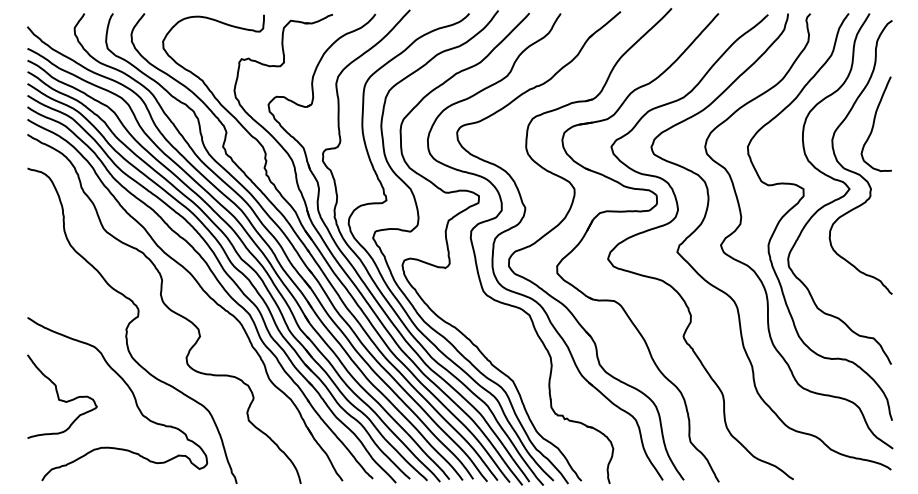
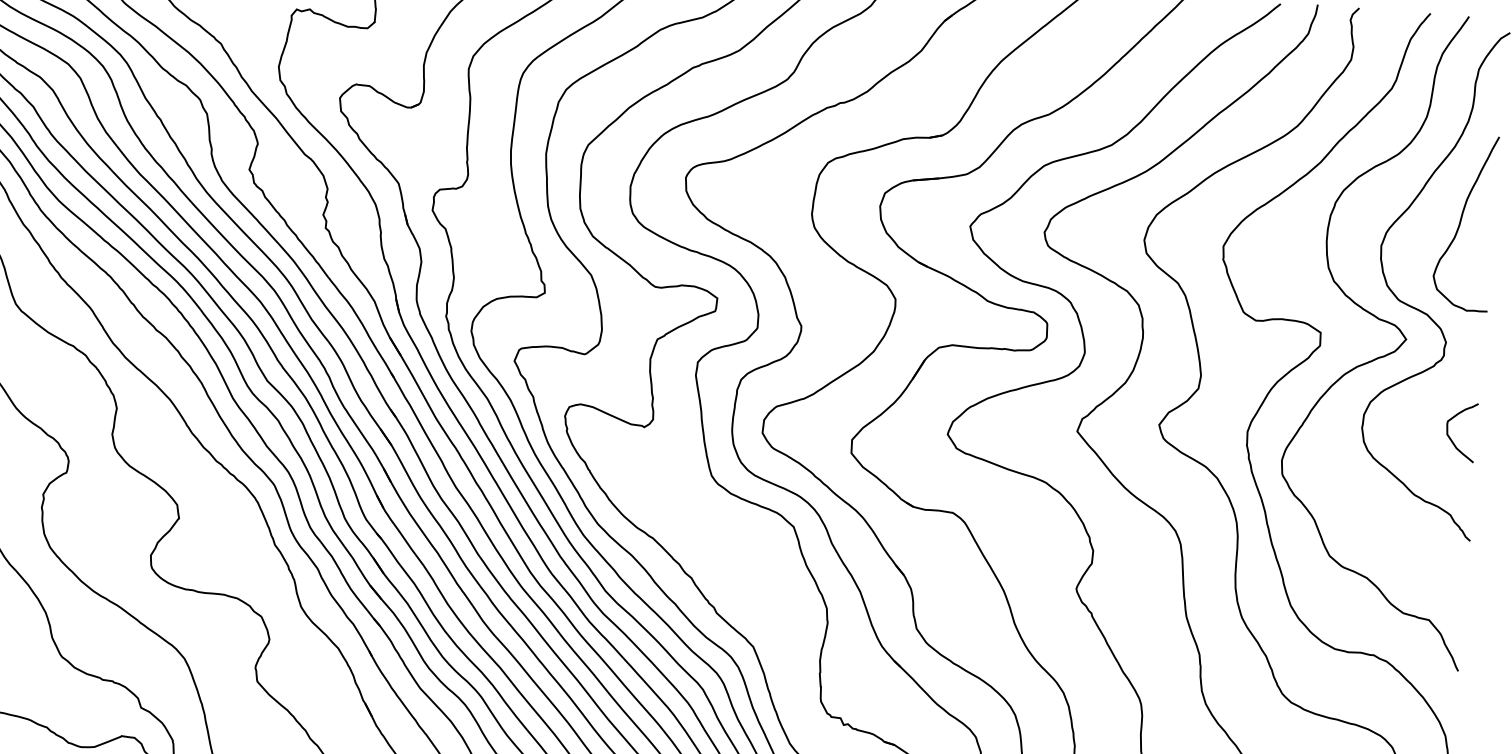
curve: (877, 238) -> (1450, 435), added

